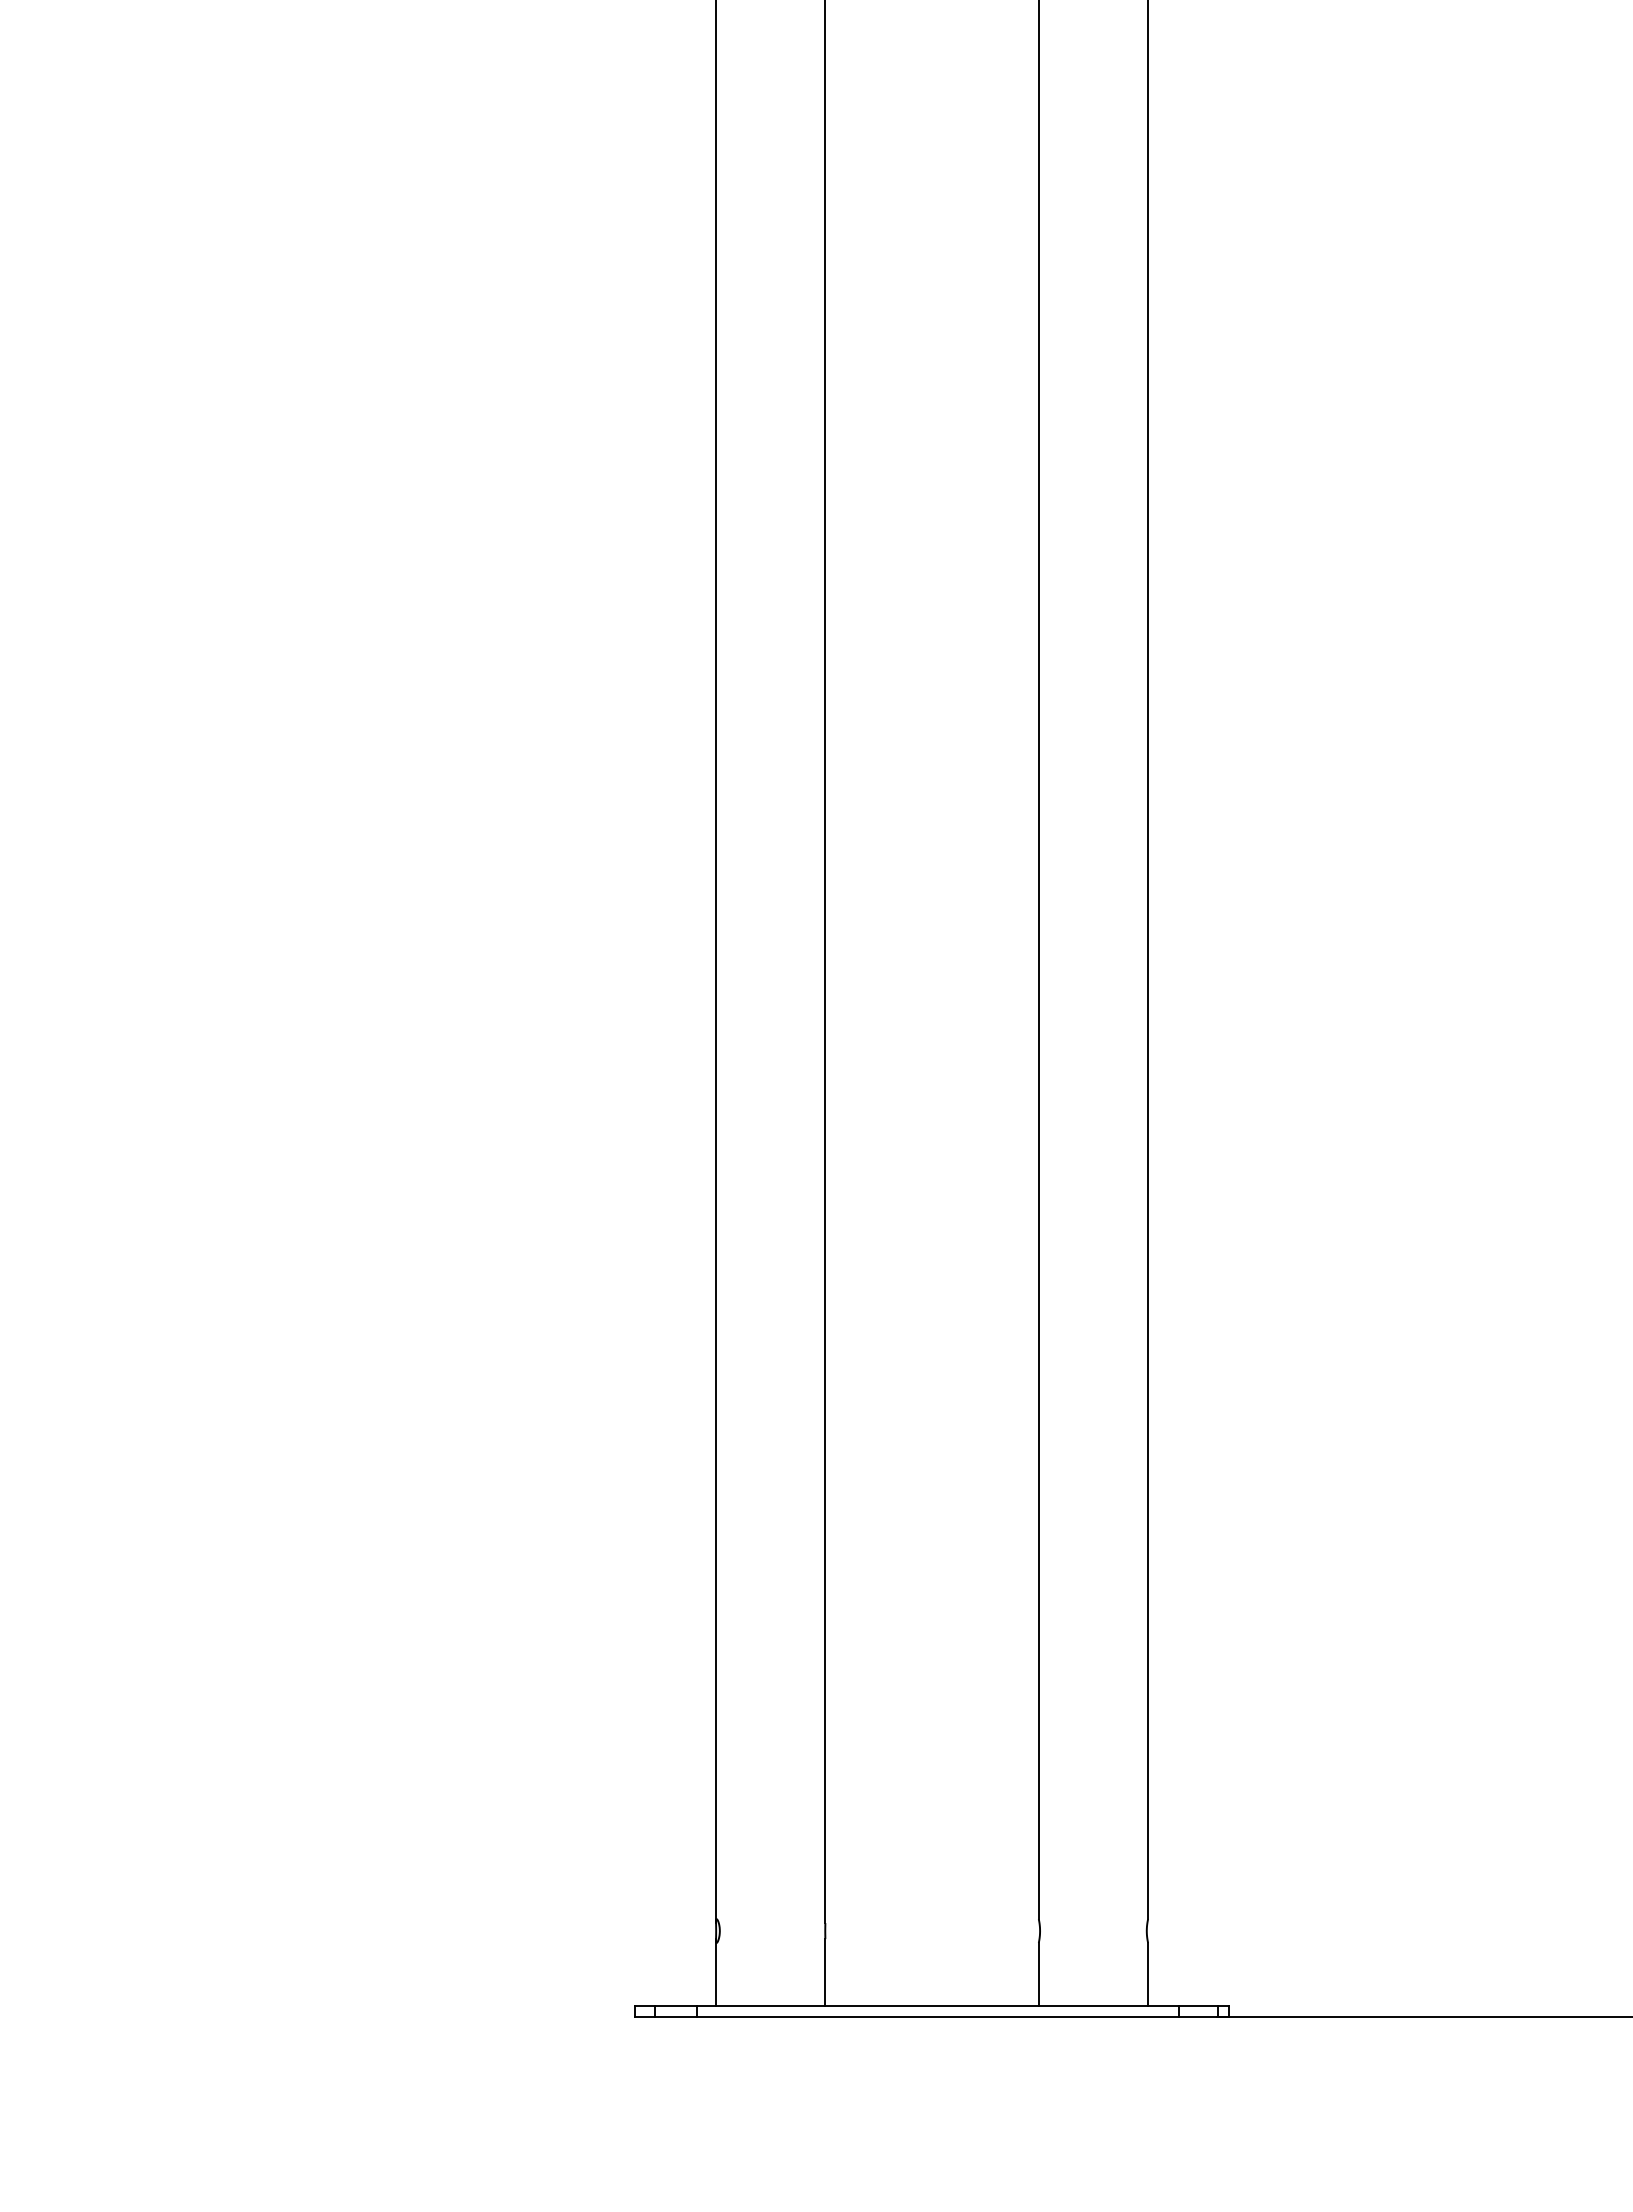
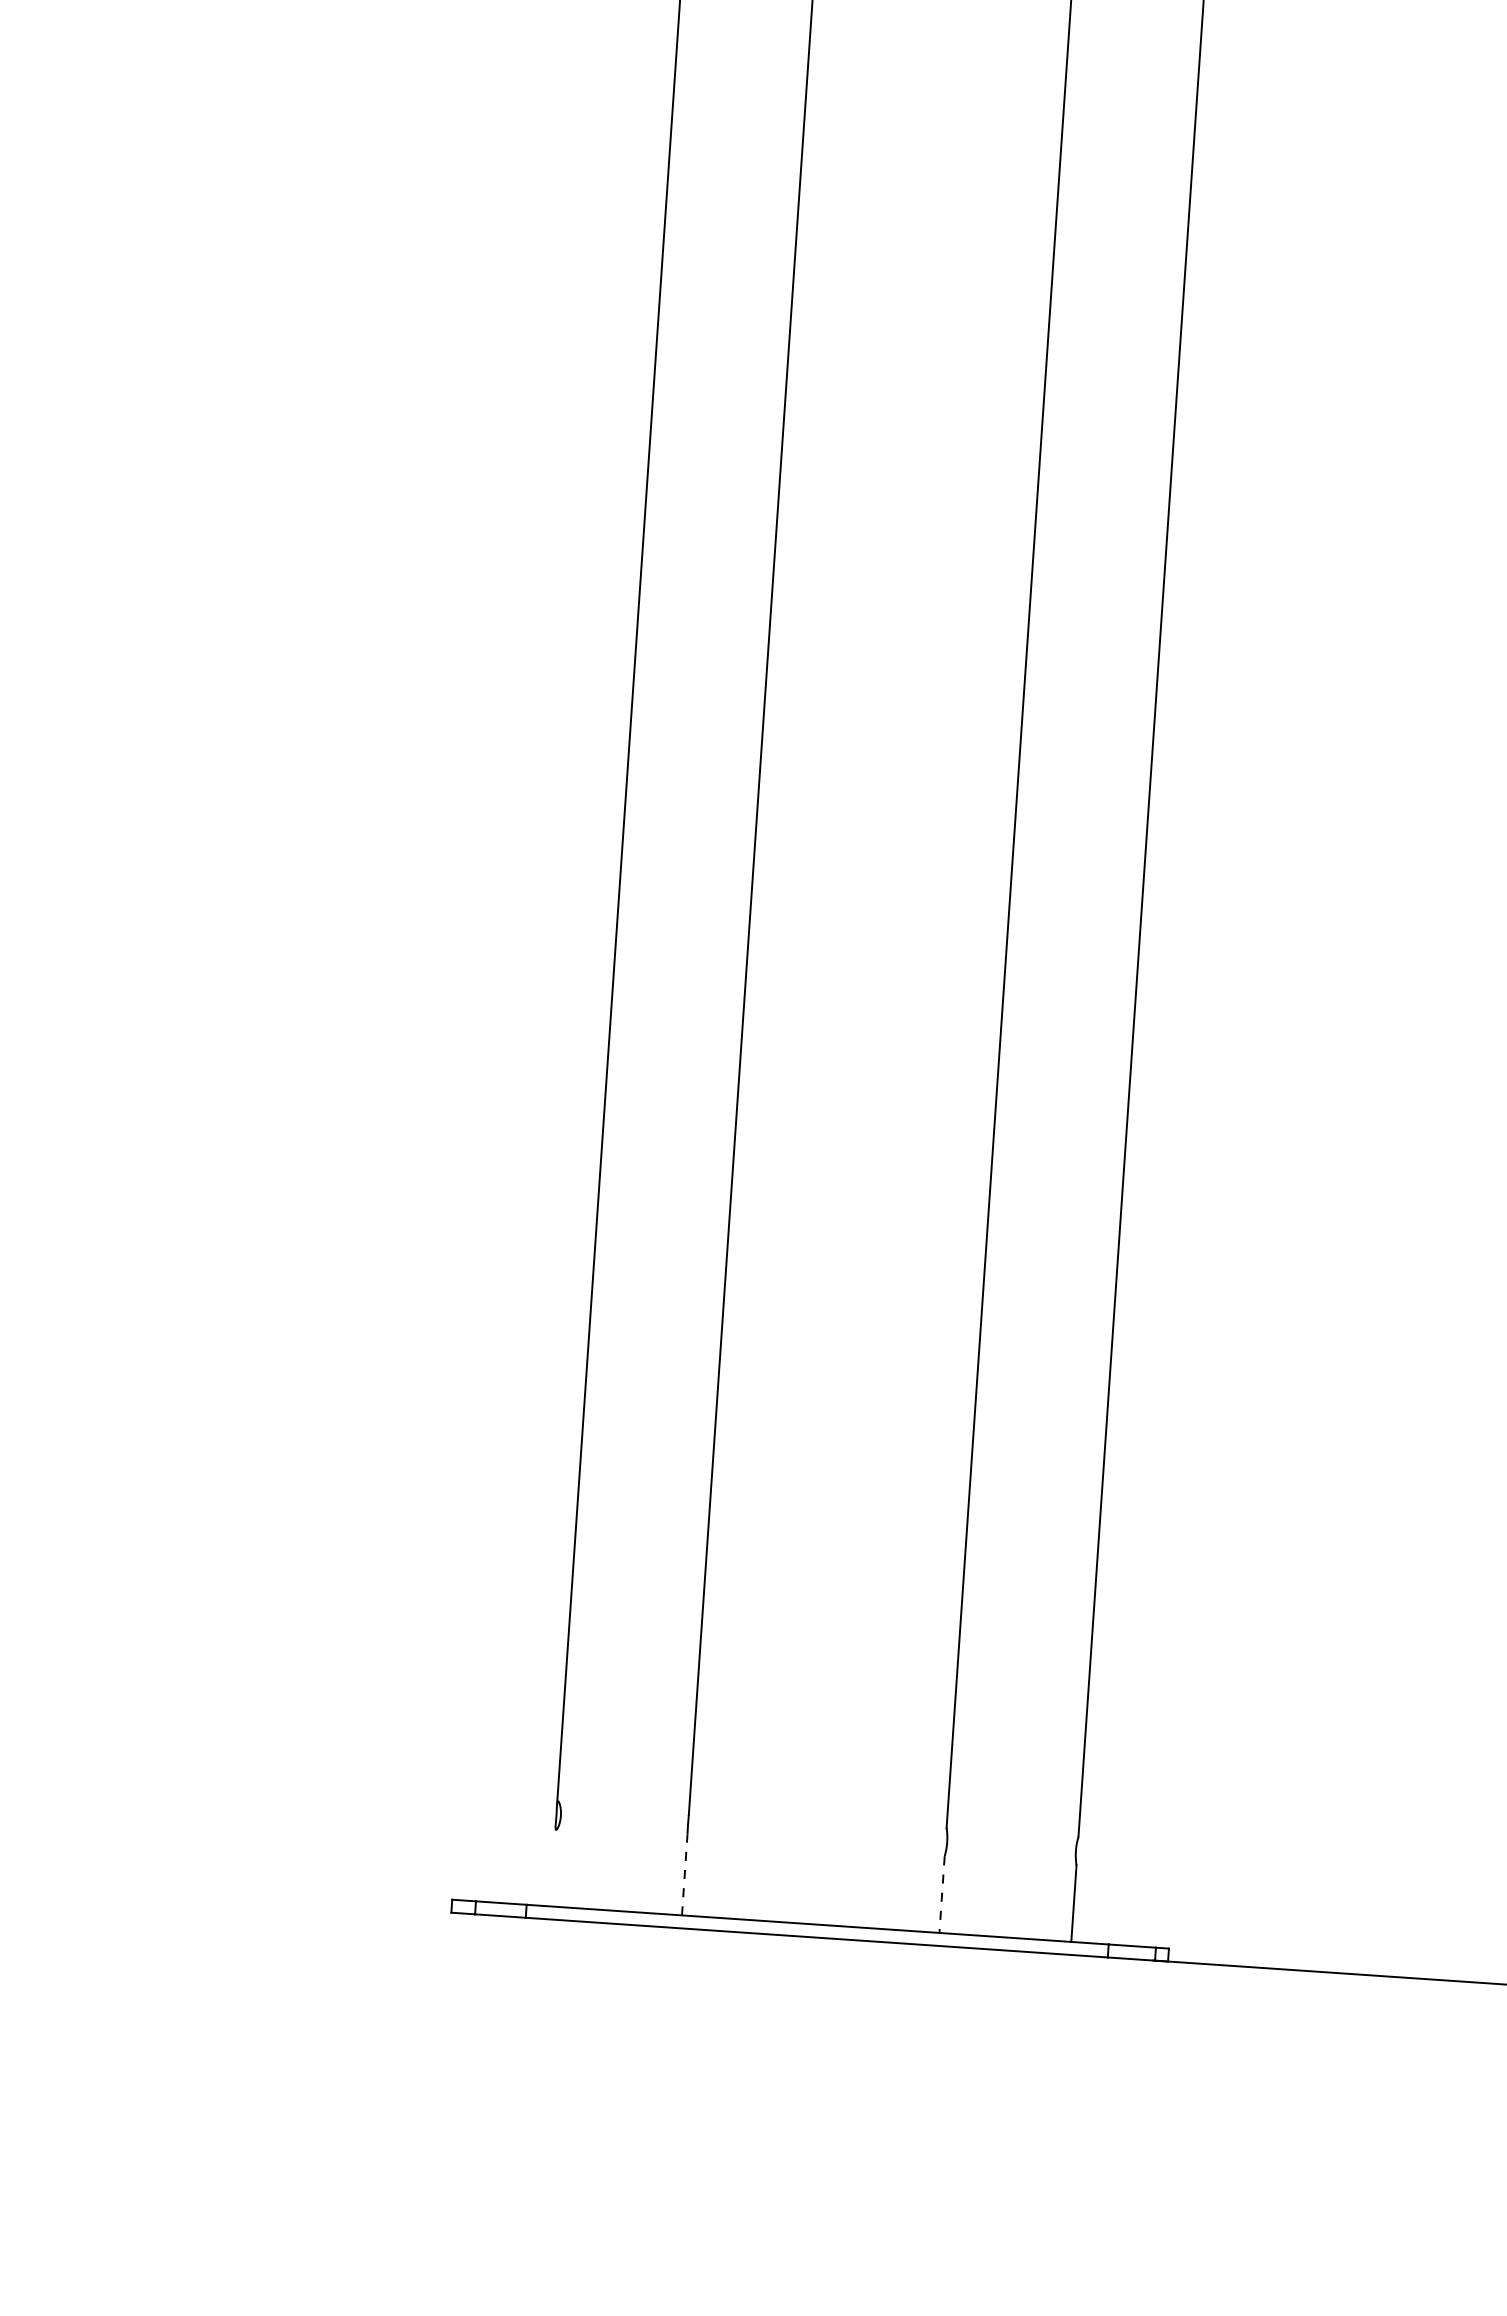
line: (716, 1972) -> (553, 1865), removed
line: (825, 1972) -> (684, 1874), solid -> dashed
line: (1038, 1974) -> (941, 1894), solid -> dashed

